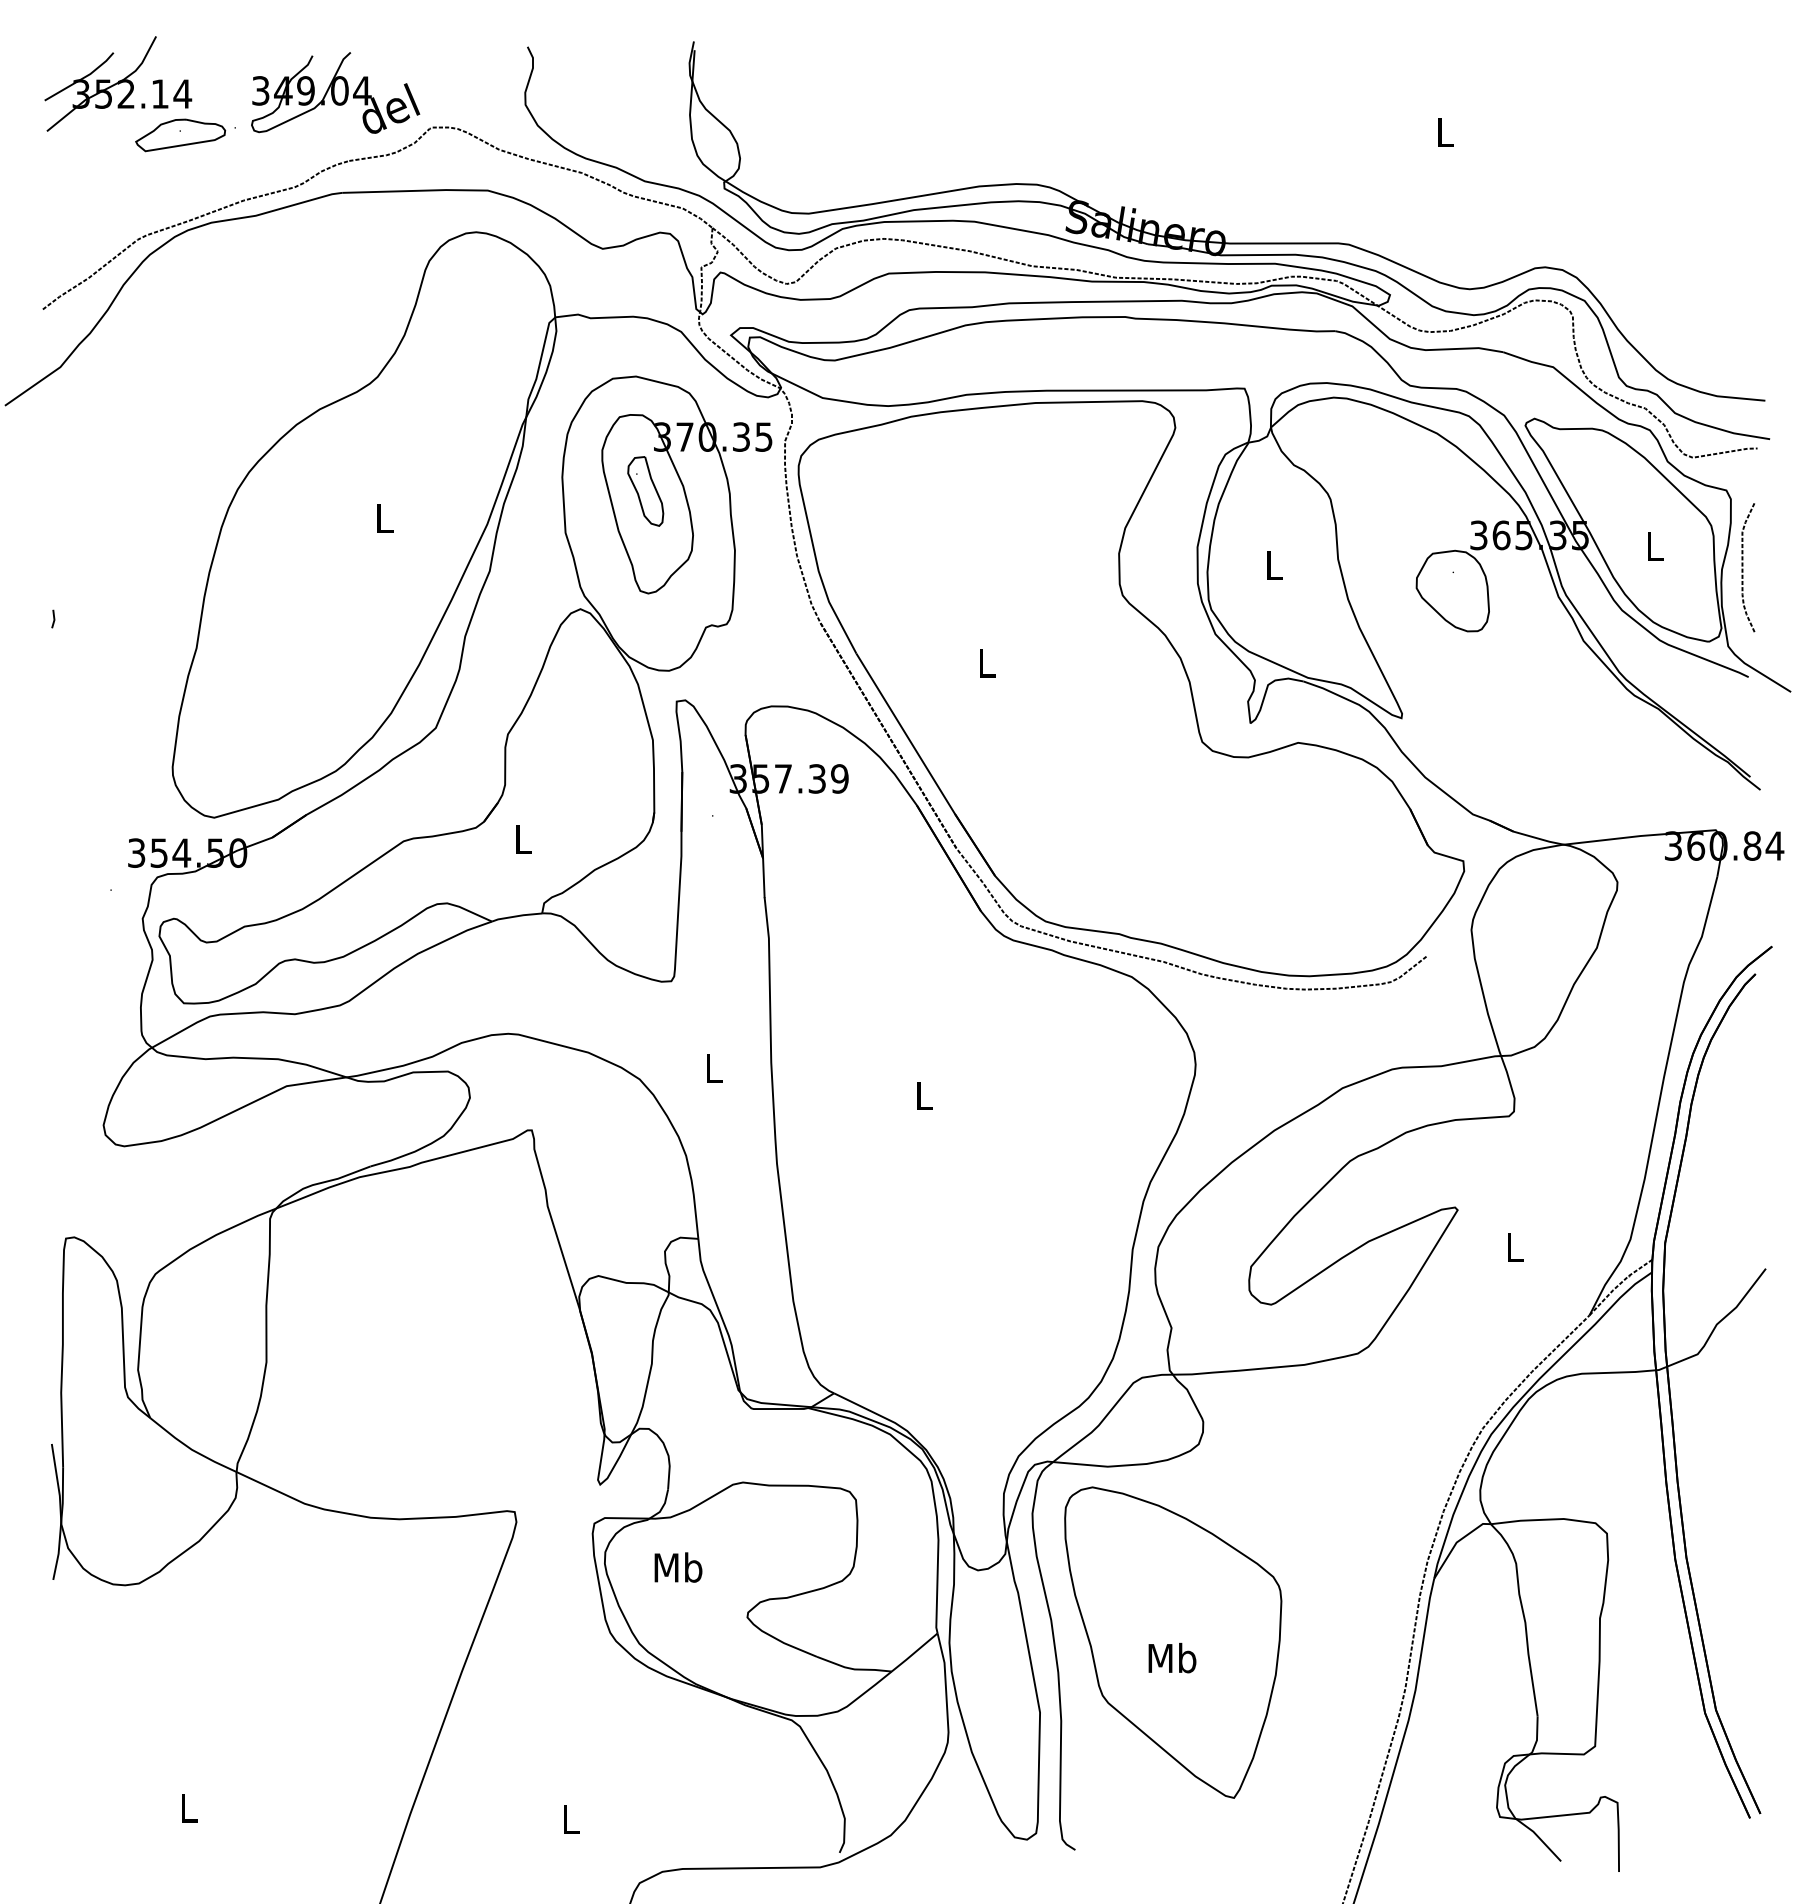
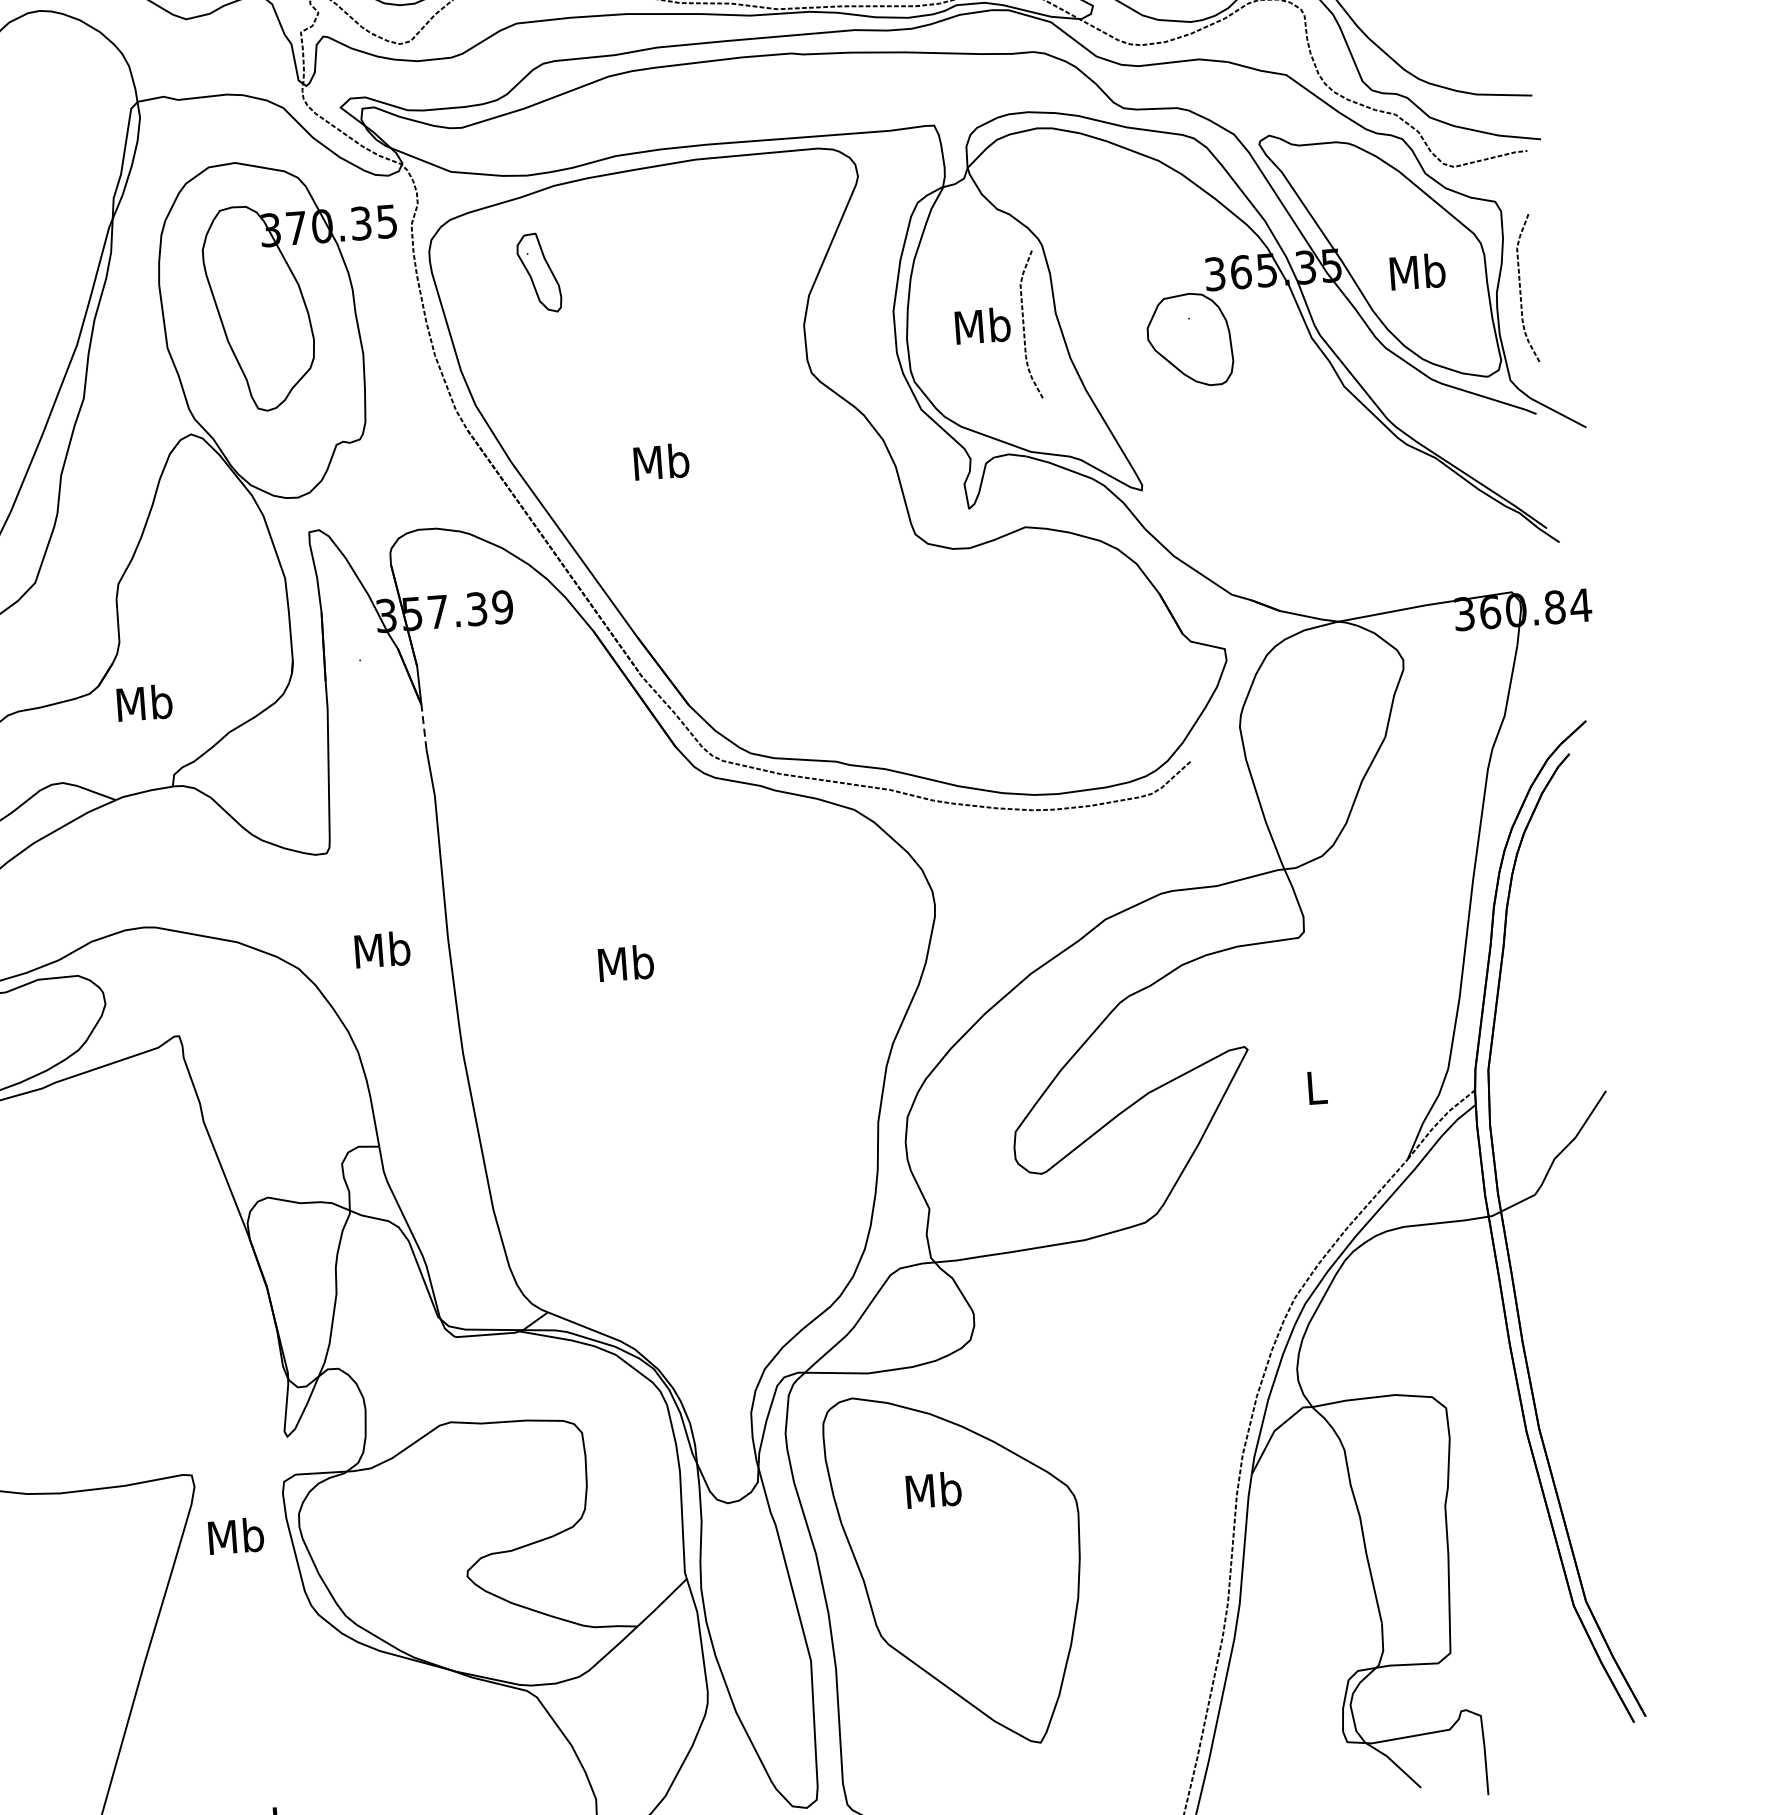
part: (645, 491) -> (538, 273), moved
text: (1654, 546) -> (1417, 272), L -> Mb
text: (1274, 565) -> (983, 325), L -> Mb
curve: (1310, 566) -> (1024, 324), added
text: (986, 662) -> (661, 461), L -> Mb
text: (523, 839) -> (145, 703), L -> Mb
line: (763, 877) -> (423, 726), solid -> dashed
text: (713, 1068) -> (382, 949), L -> Mb
text: (924, 1095) -> (626, 963), L -> Mb
text: (678, 1567) -> (236, 1536), moved
text: (1172, 1658) -> (933, 1490), moved

